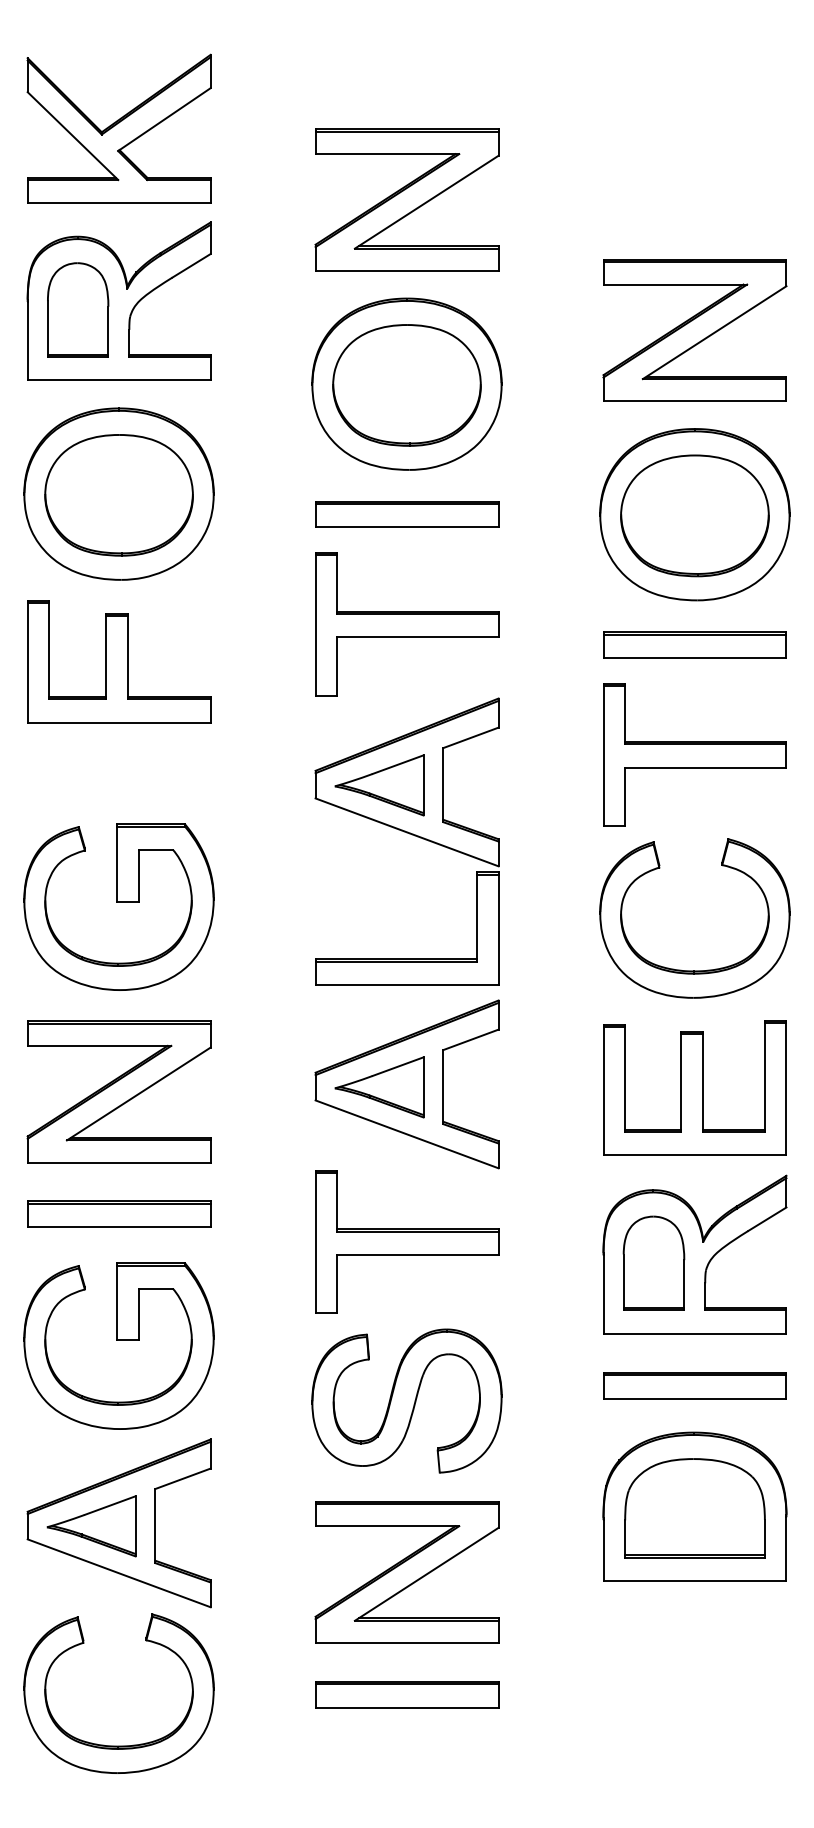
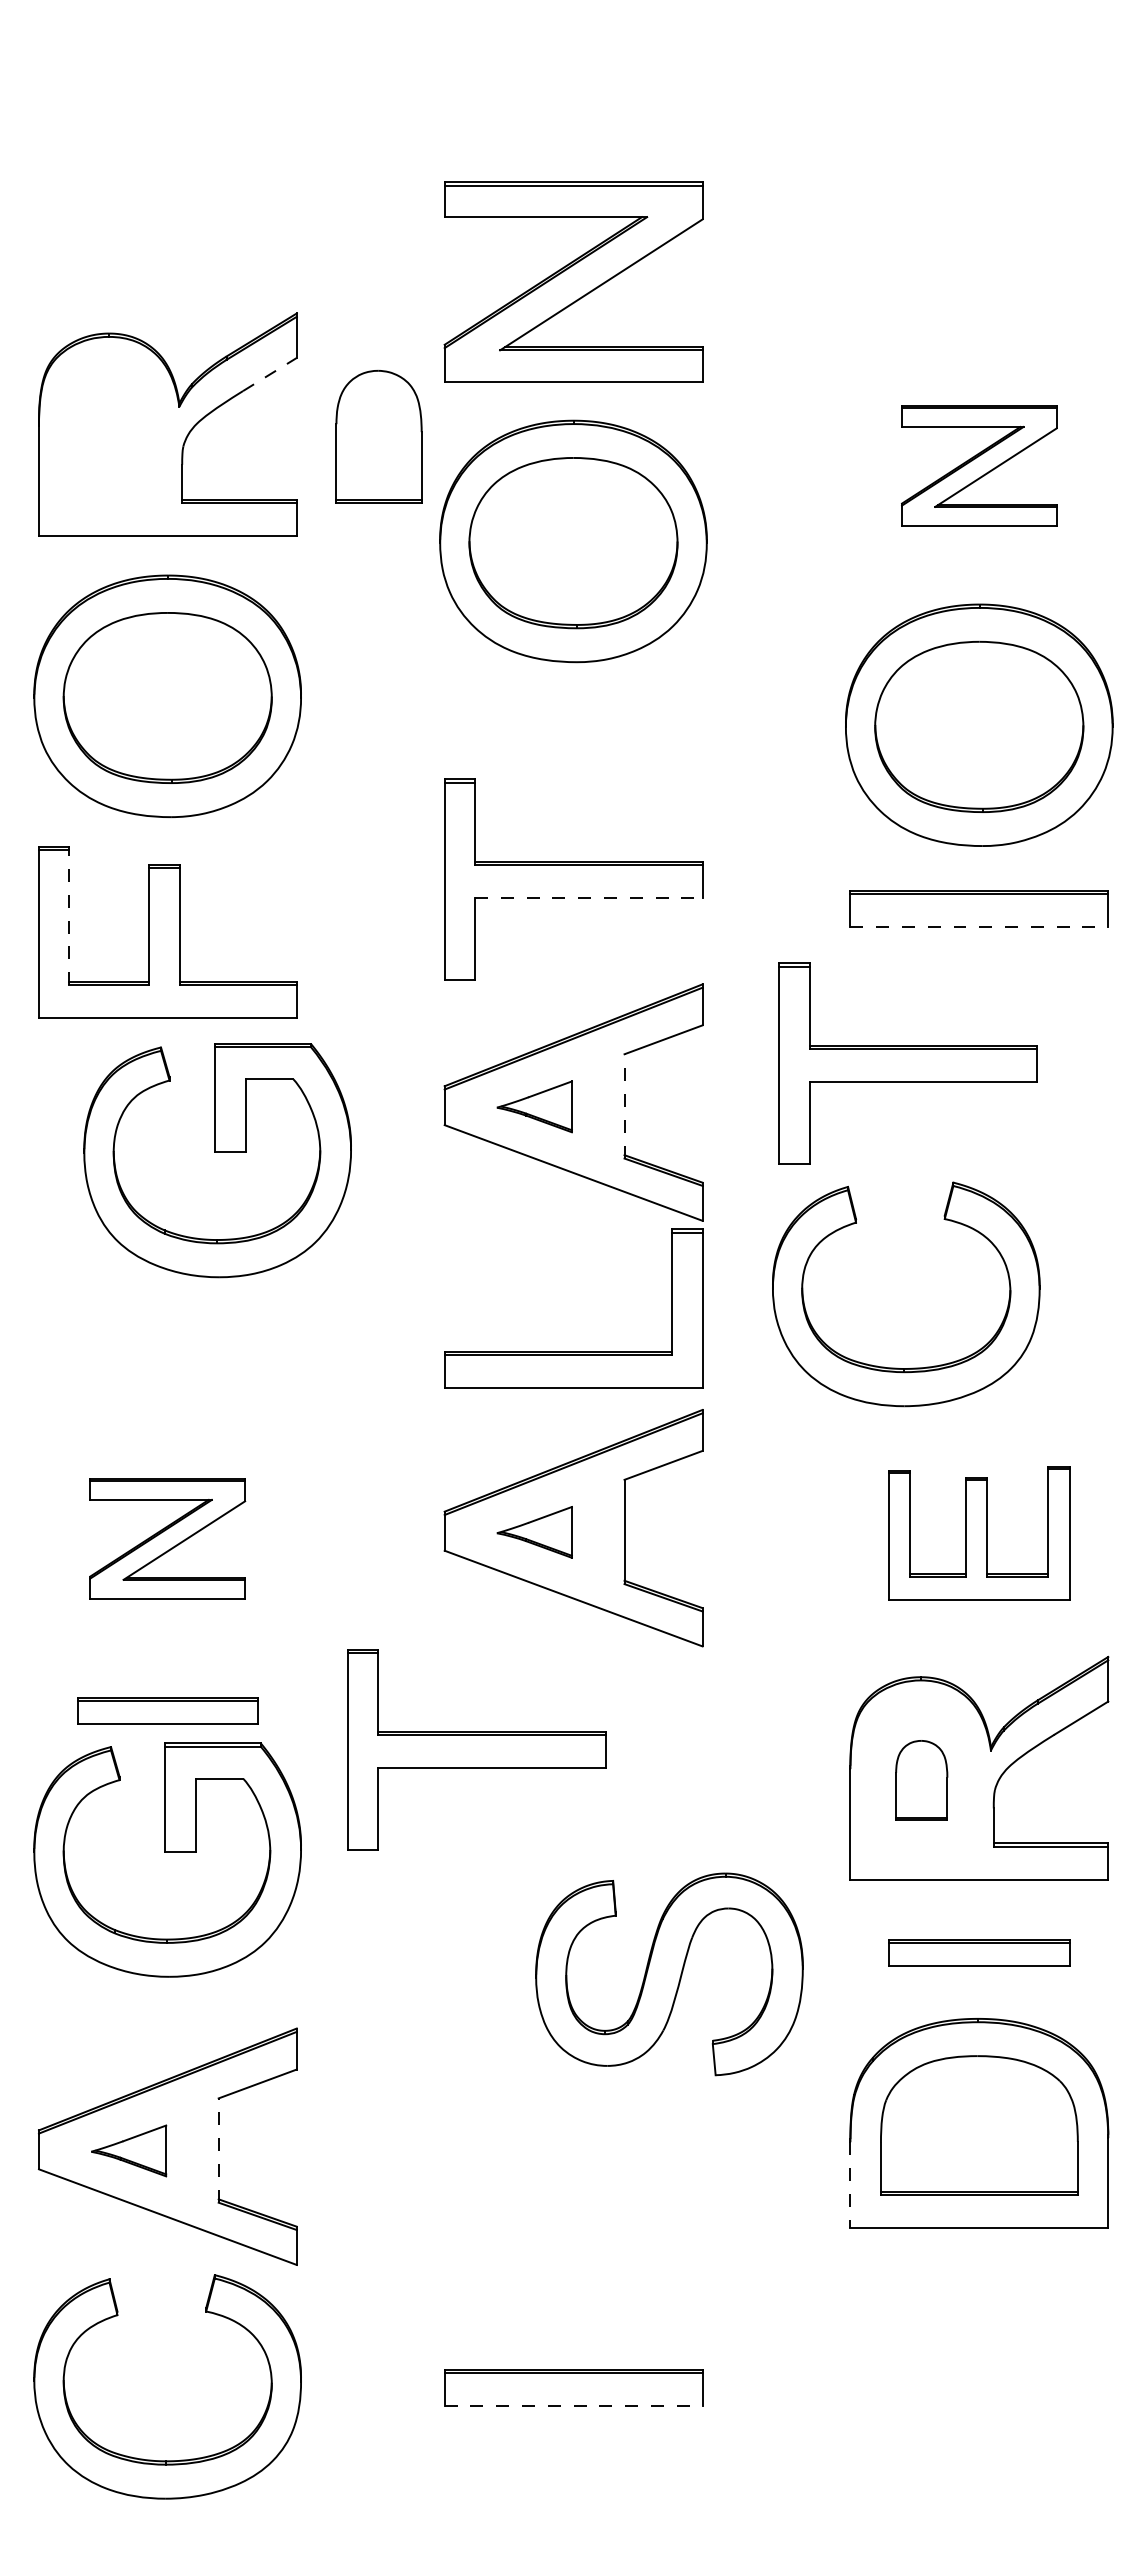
part: (118, 128) -> (167, 181), removed
line: (191, 265) -> (269, 374), solid -> dashed
part: (77, 309) -> (378, 436), moved
part: (695, 330) -> (979, 465), size x0.6
part: (407, 514) -> (573, 724), removed
line: (417, 637) -> (588, 898), solid -> dashed
line: (49, 651) -> (69, 917), solid -> dashed
line: (695, 658) -> (979, 927), solid -> dashed
part: (694, 754) -> (907, 1063), moved
line: (443, 784) -> (624, 1105), solid -> dashed
part: (379, 785) -> (534, 1106), size x0.6
part: (118, 901) -> (217, 1152), moved
part: (699, 970) -> (912, 1367), moved
part: (379, 1087) -> (534, 1532), size x0.6
part: (694, 1088) -> (978, 1533), size x0.7
part: (118, 1091) -> (167, 1538), size x0.6
part: (118, 1213) -> (167, 1710), size x0.7
part: (407, 1241) -> (476, 1749), moved
part: (653, 1263) -> (921, 1780), size x0.6
part: (118, 1340) -> (167, 1852), moved
part: (694, 1385) -> (978, 1952), size x0.7
part: (407, 1401) -> (669, 1974), moved
part: (91, 1526) -> (128, 2150), size x0.6
line: (155, 1526) -> (218, 2150), solid -> dashed
line: (603, 1550) -> (850, 2185), solid -> dashed
part: (407, 1572) -> (573, 2215), removed
line: (407, 1707) -> (573, 2406), solid -> dashed

